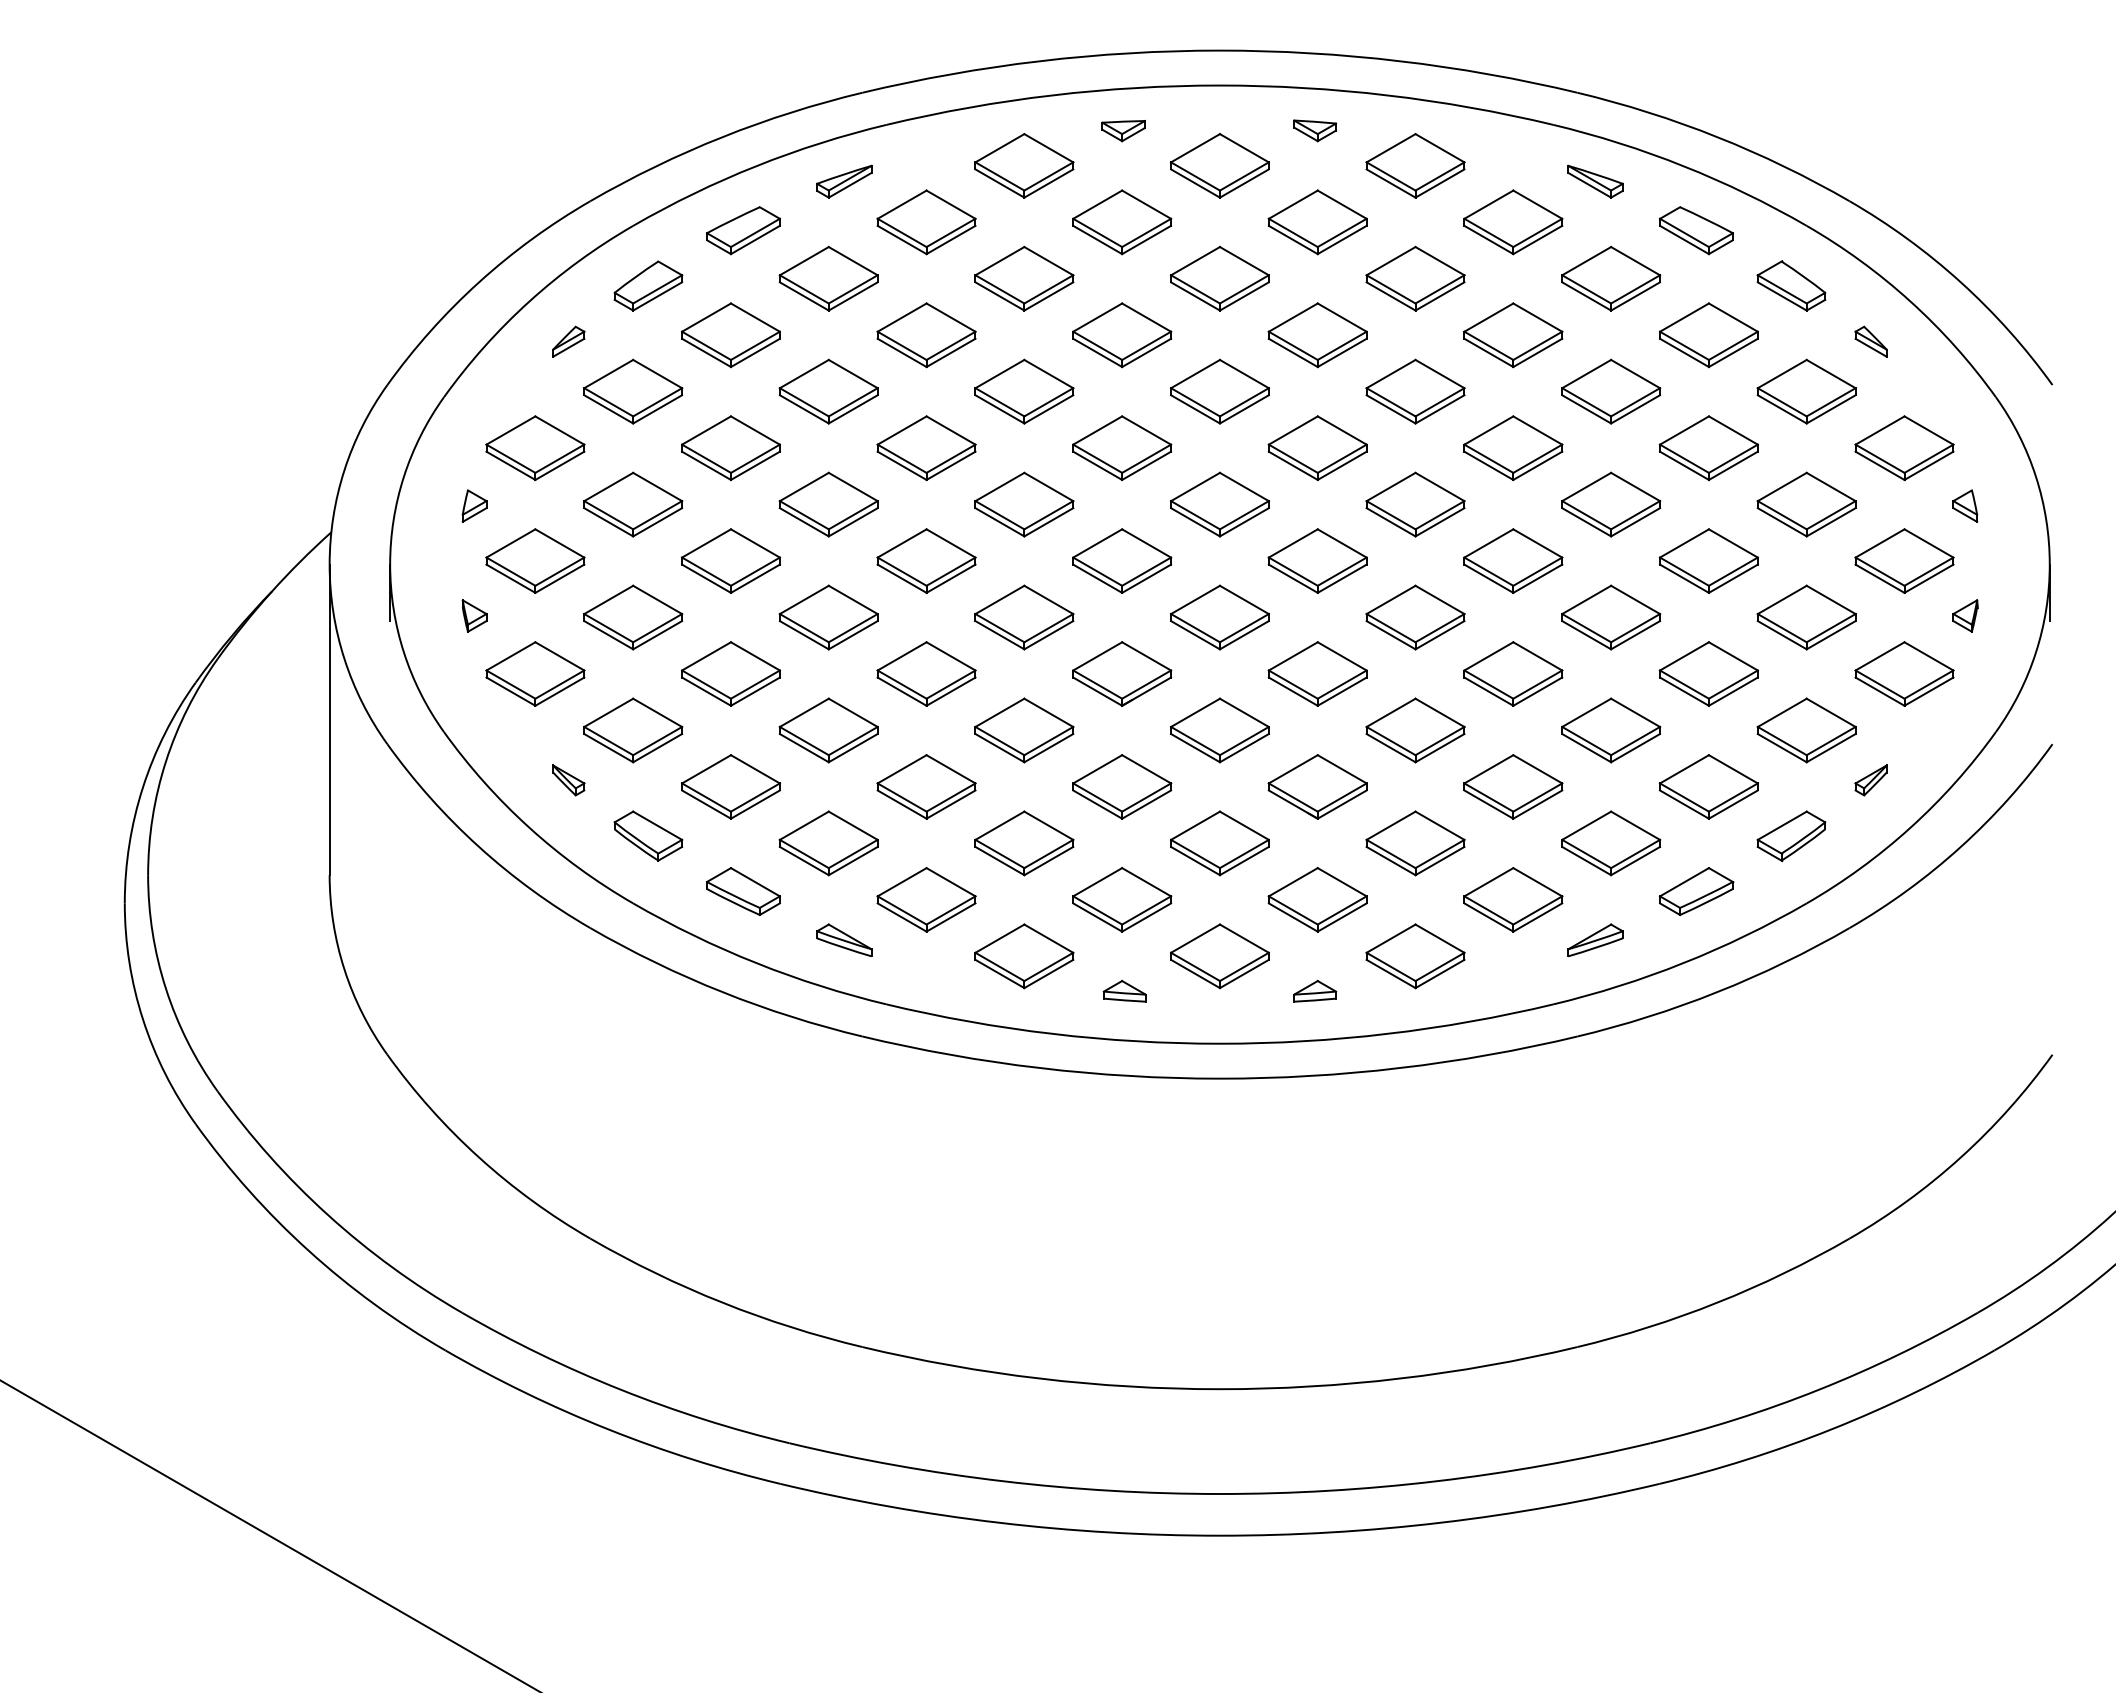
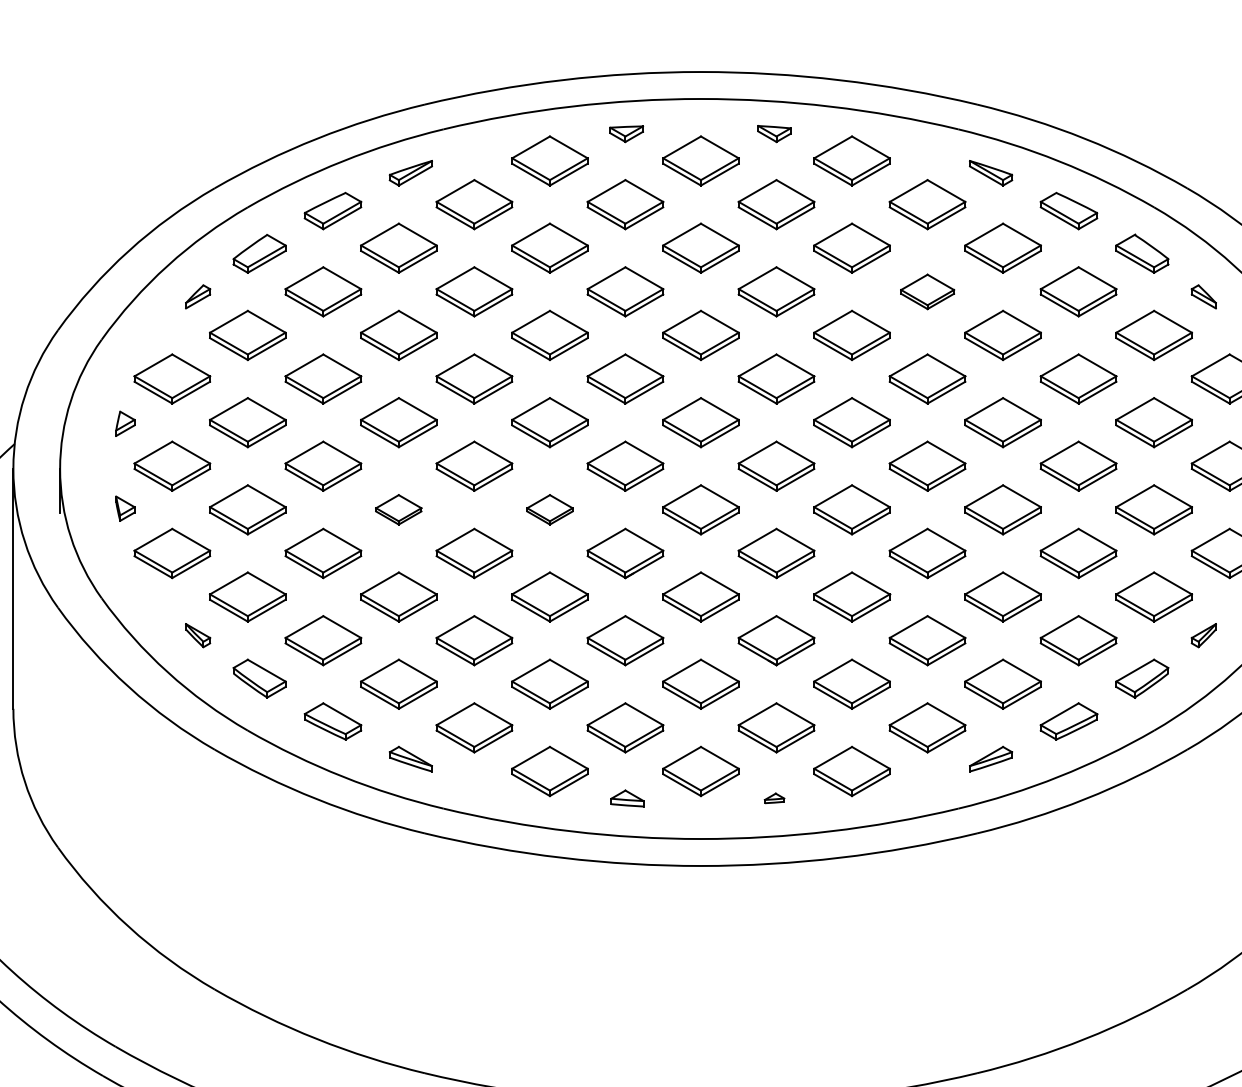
part: (1513, 335) -> (927, 292), size x0.7
part: (828, 617) -> (398, 509), size x0.6
part: (1024, 617) -> (550, 509), size x0.6
part: (1315, 990) -> (774, 797), size x0.6

